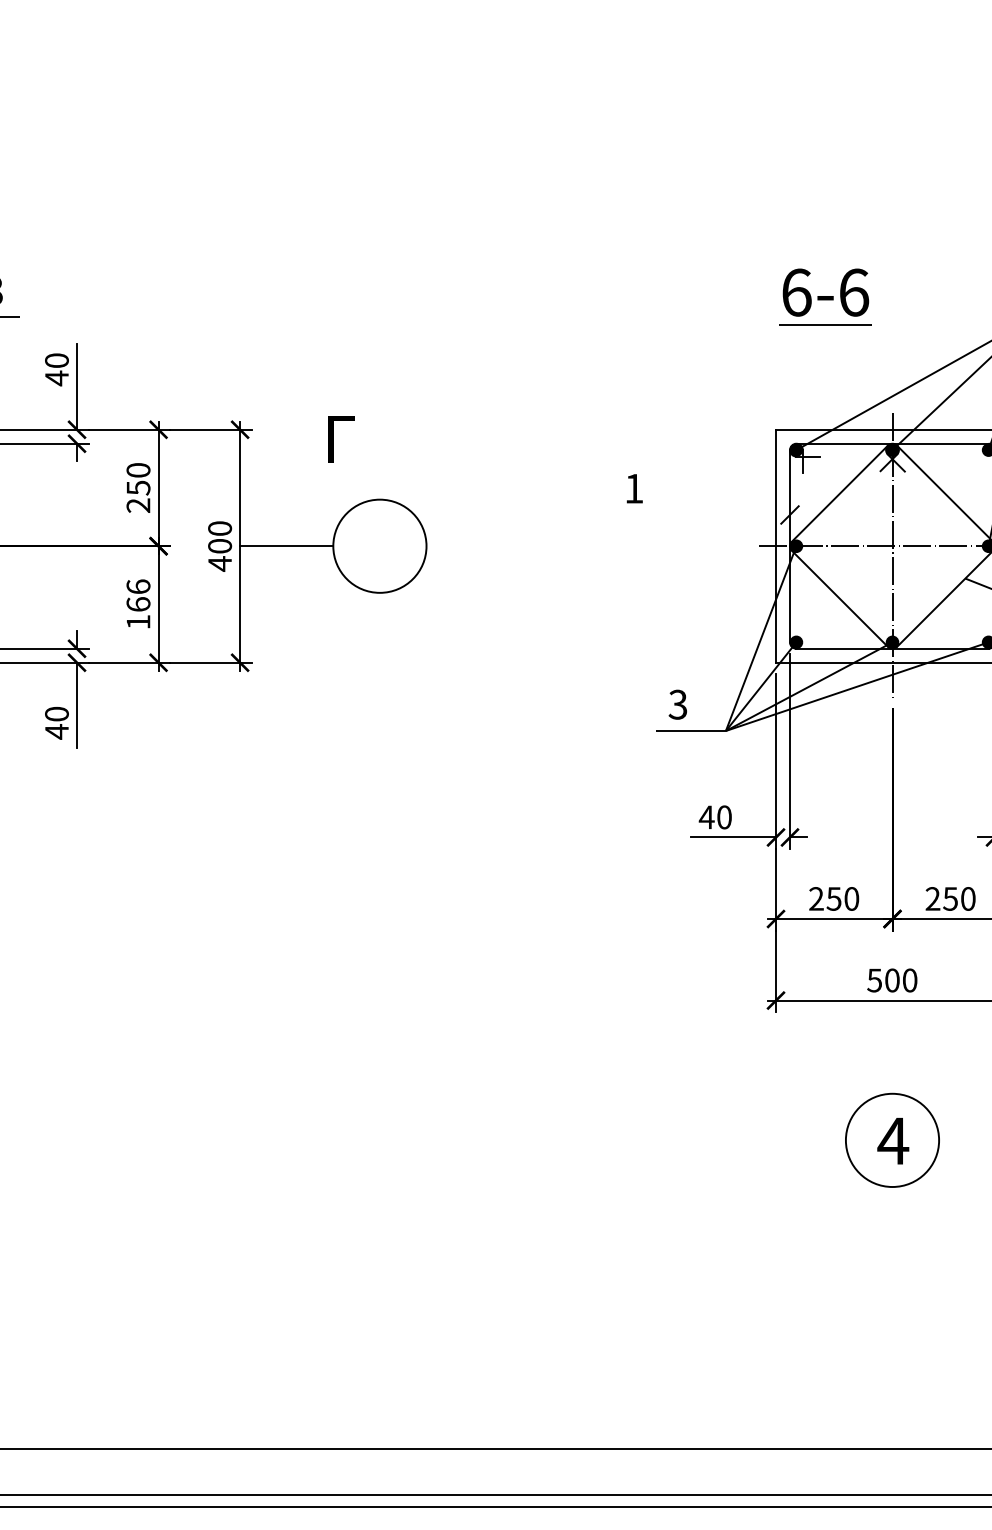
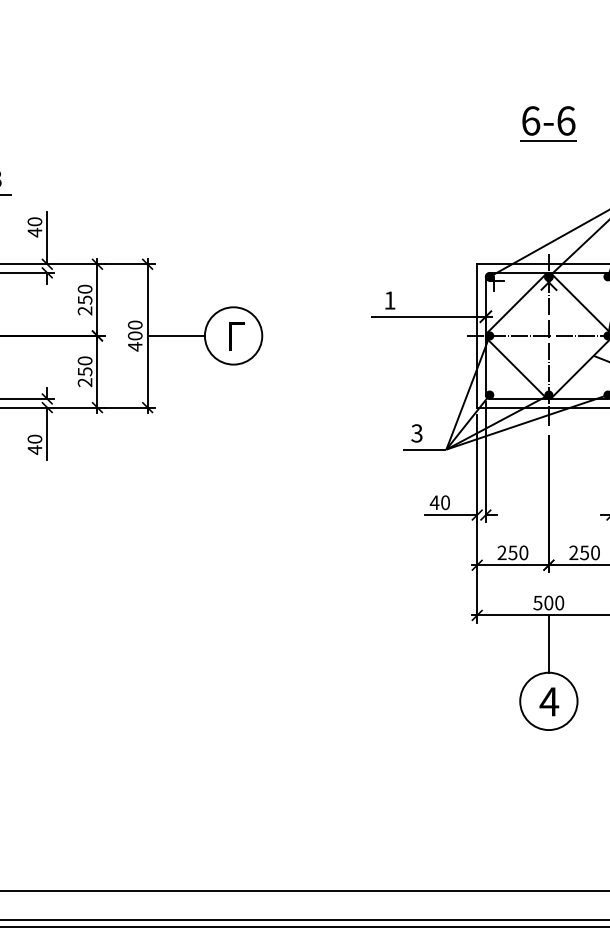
part: (825, 296) -> (548, 123), moved
text: (340, 439) -> (236, 336), moved
line: (701, 514) -> (431, 316), added
text: (137, 604) -> (84, 371), 166 -> 250
line: (891, 1046) -> (548, 643), added

